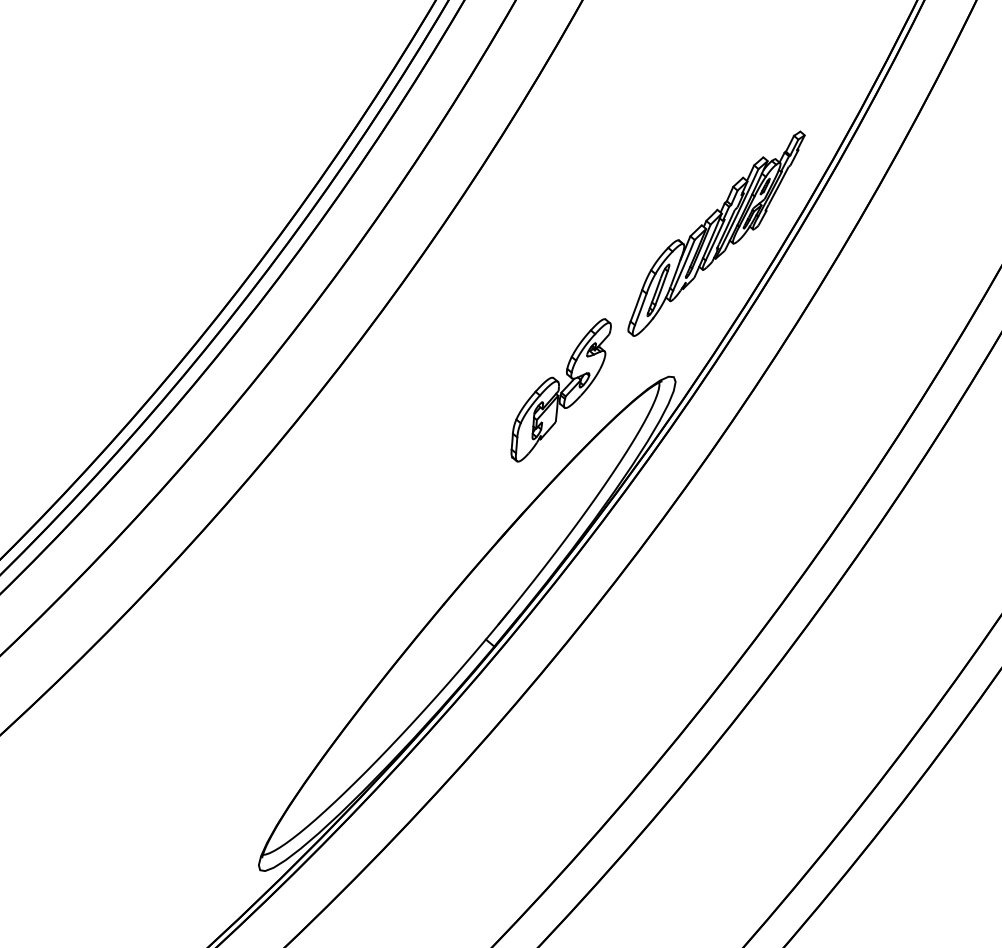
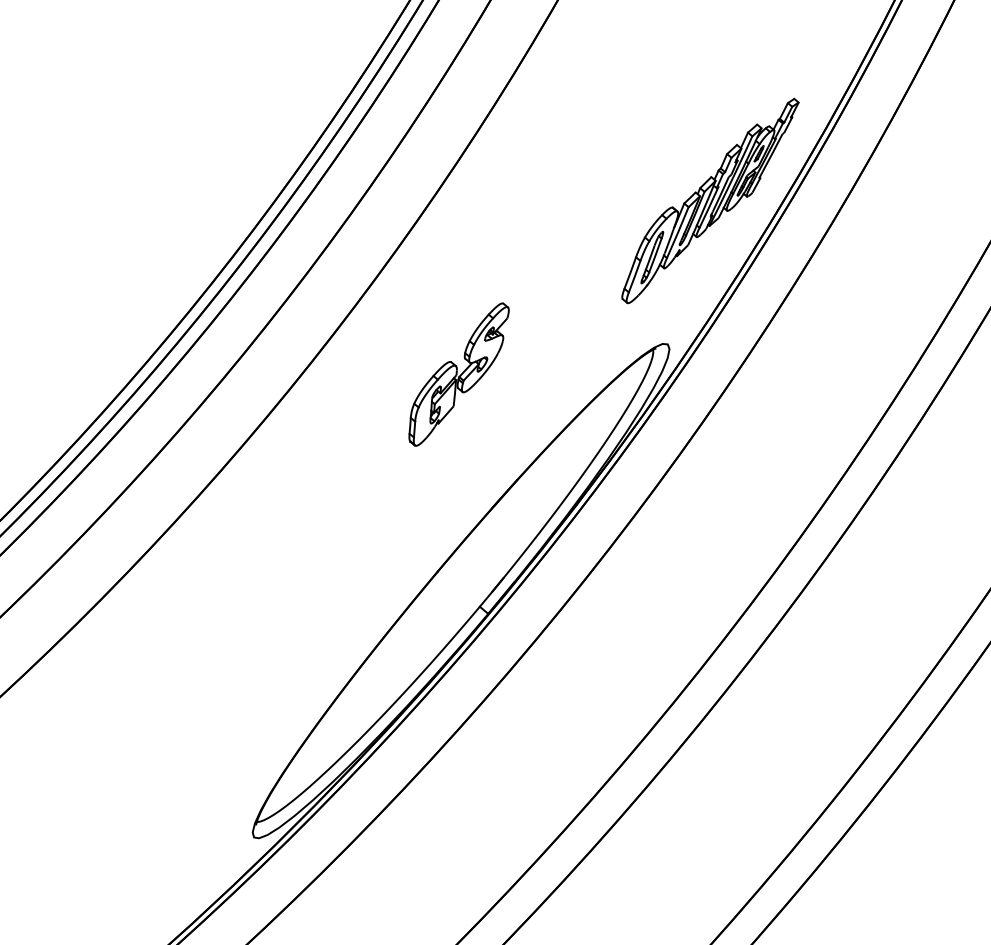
part: (560, 390) -> (458, 374), moved

